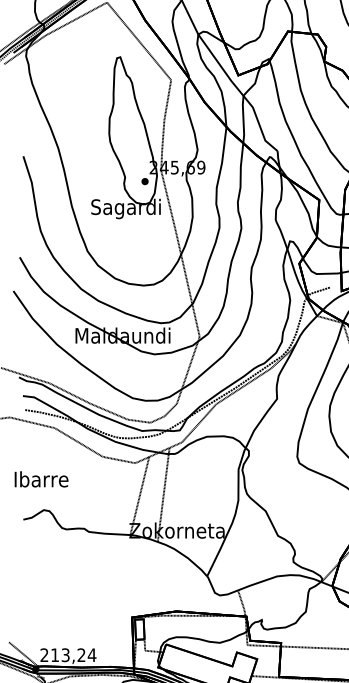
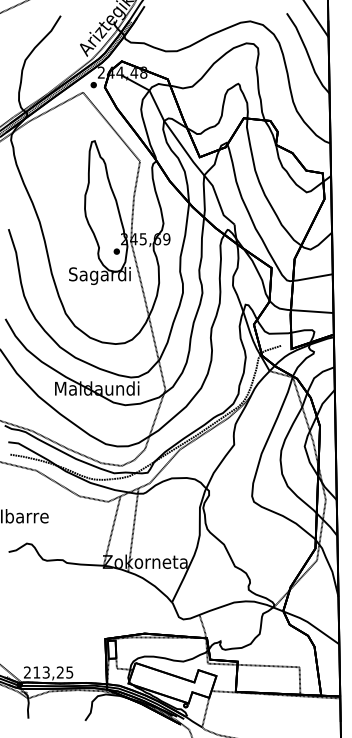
text: (91, 655) -> (69, 672), 213,24 -> 213,25

